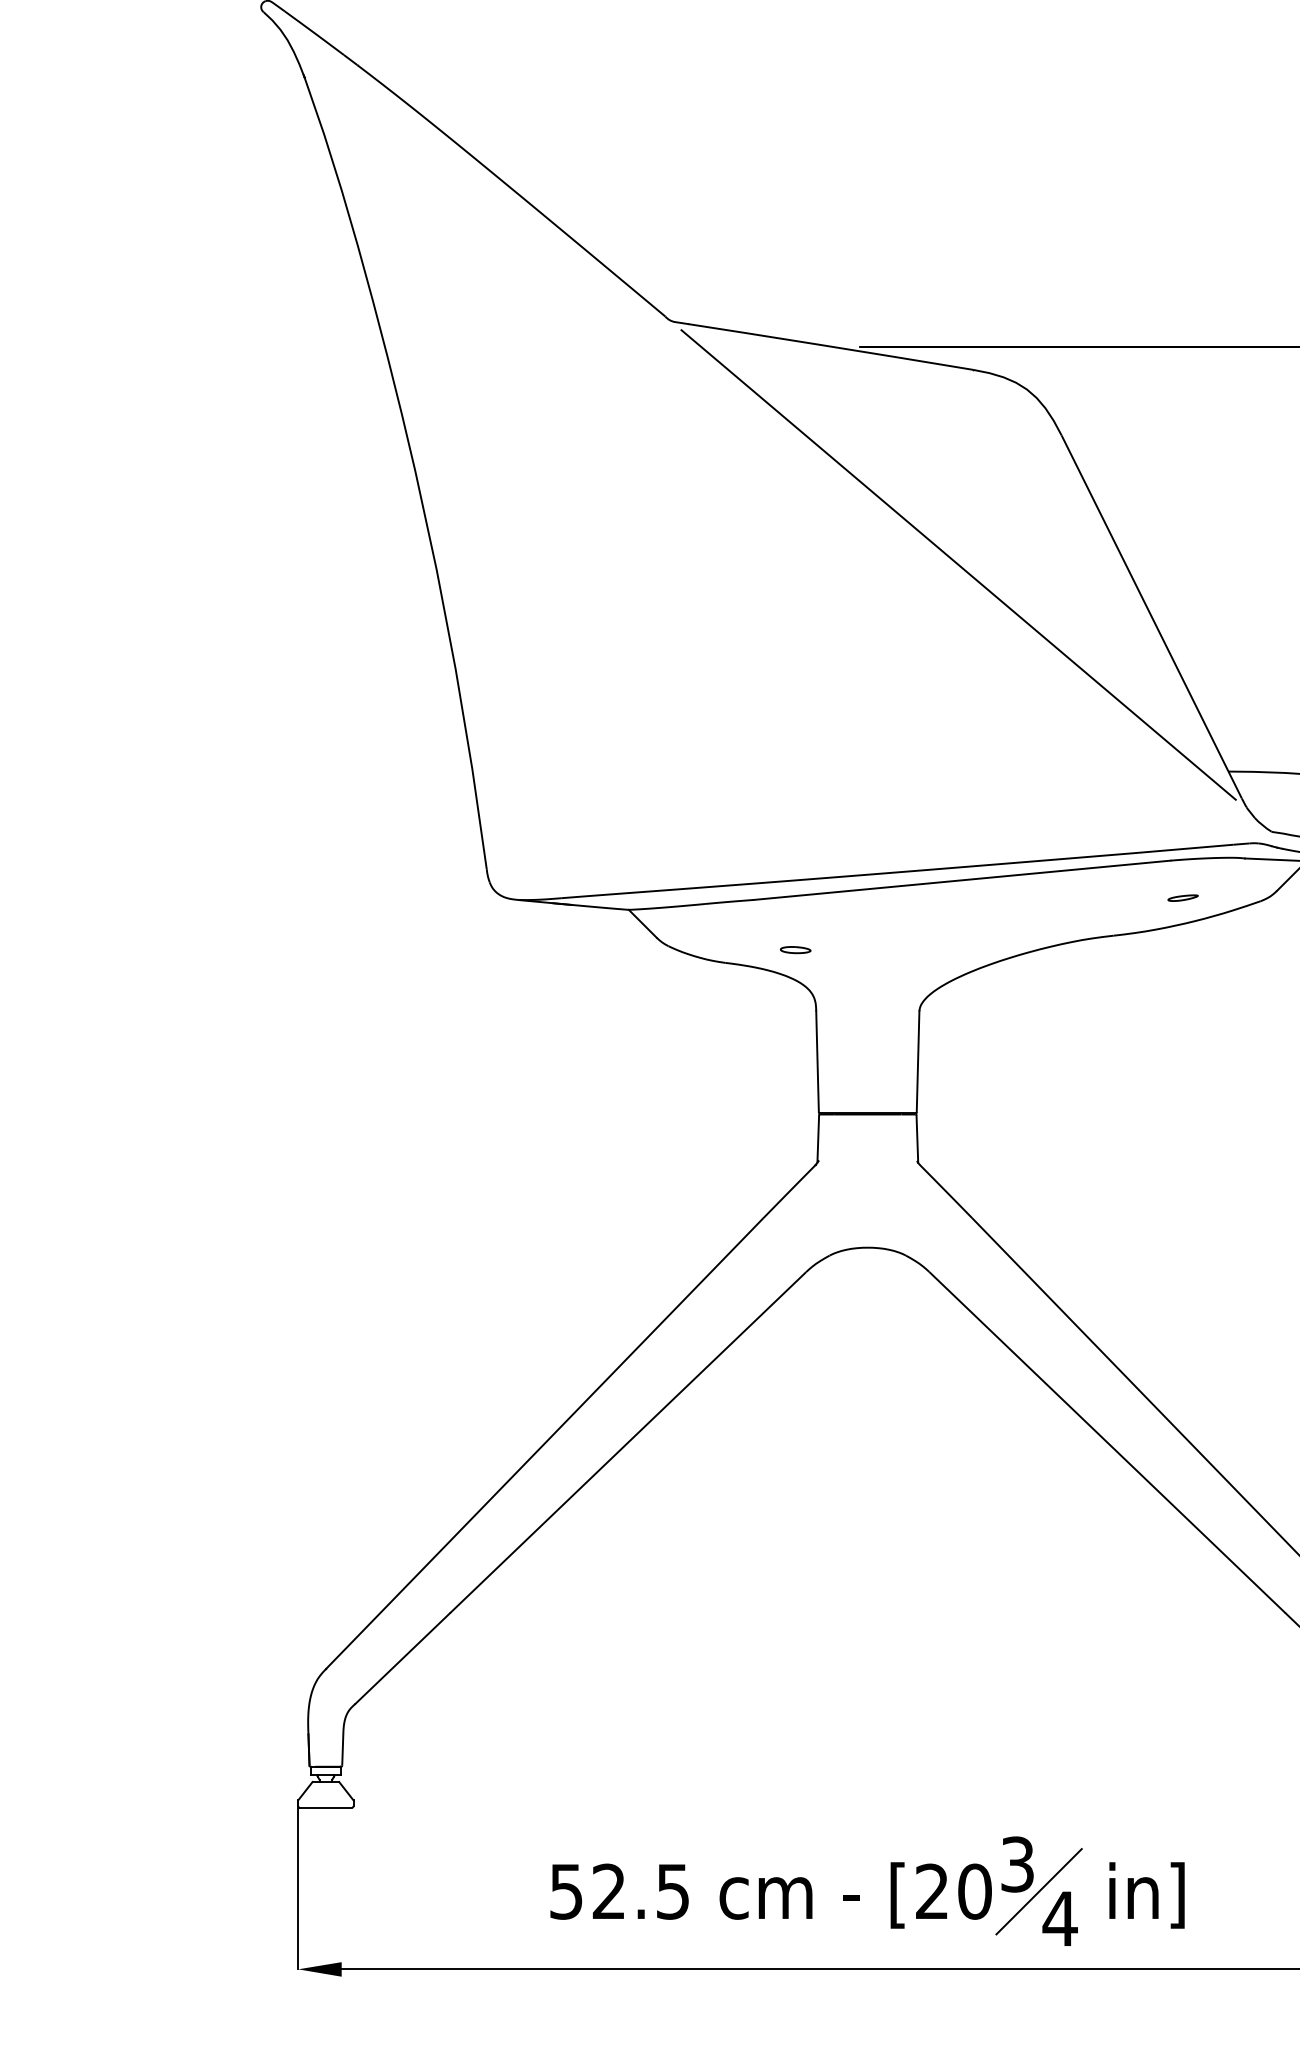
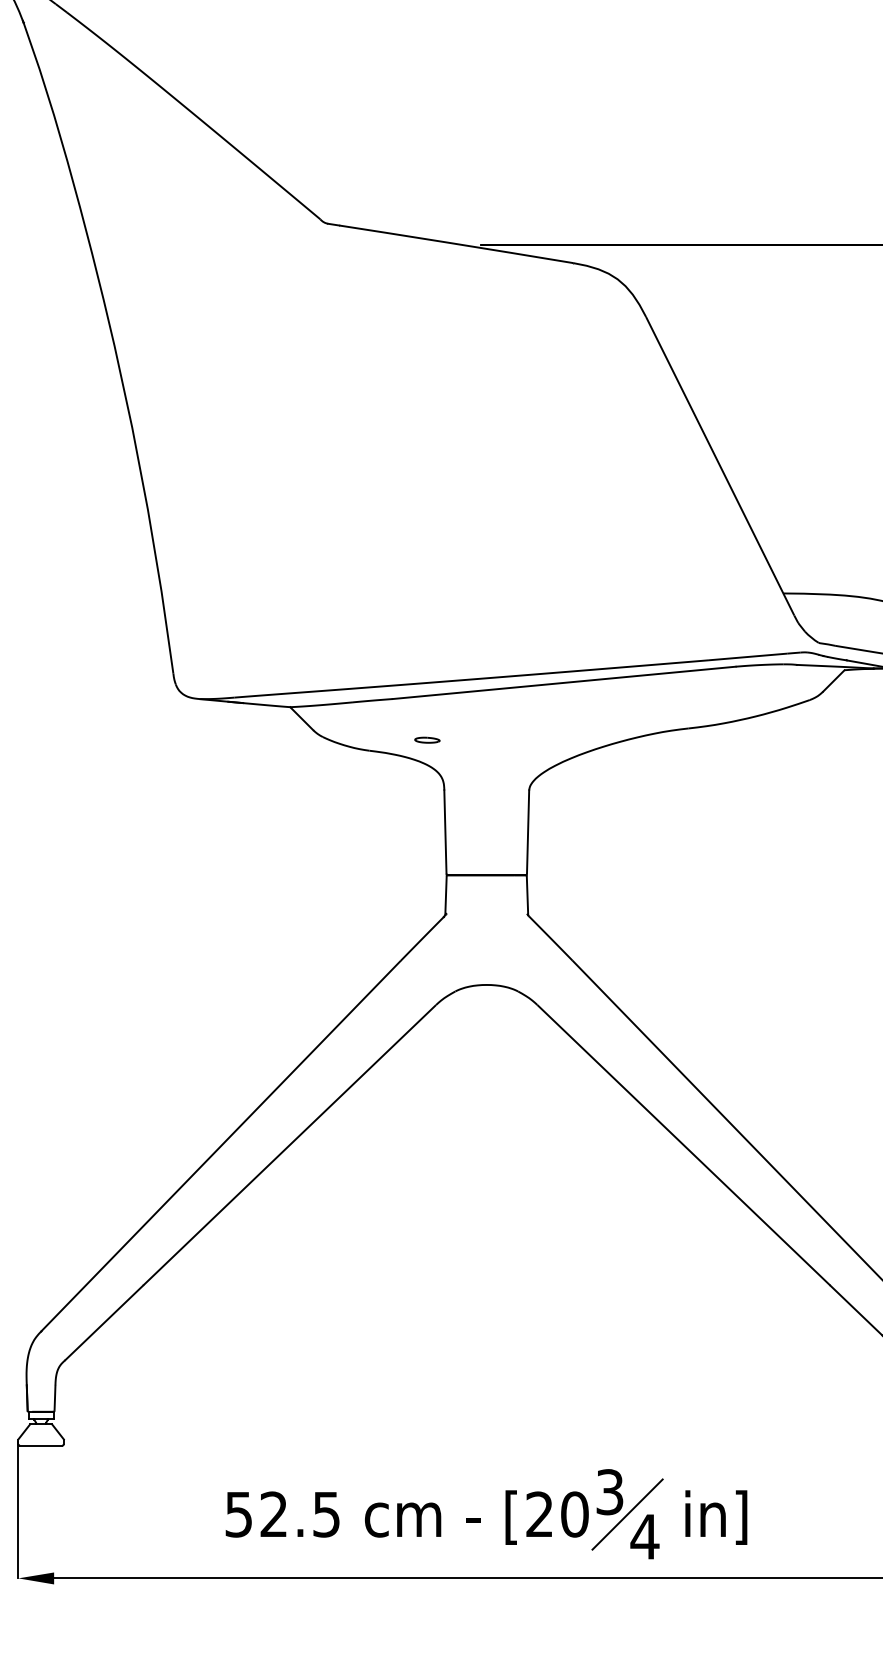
line: (958, 564) -> (561, 423), removed
part: (1182, 897) -> (745, 697), removed

